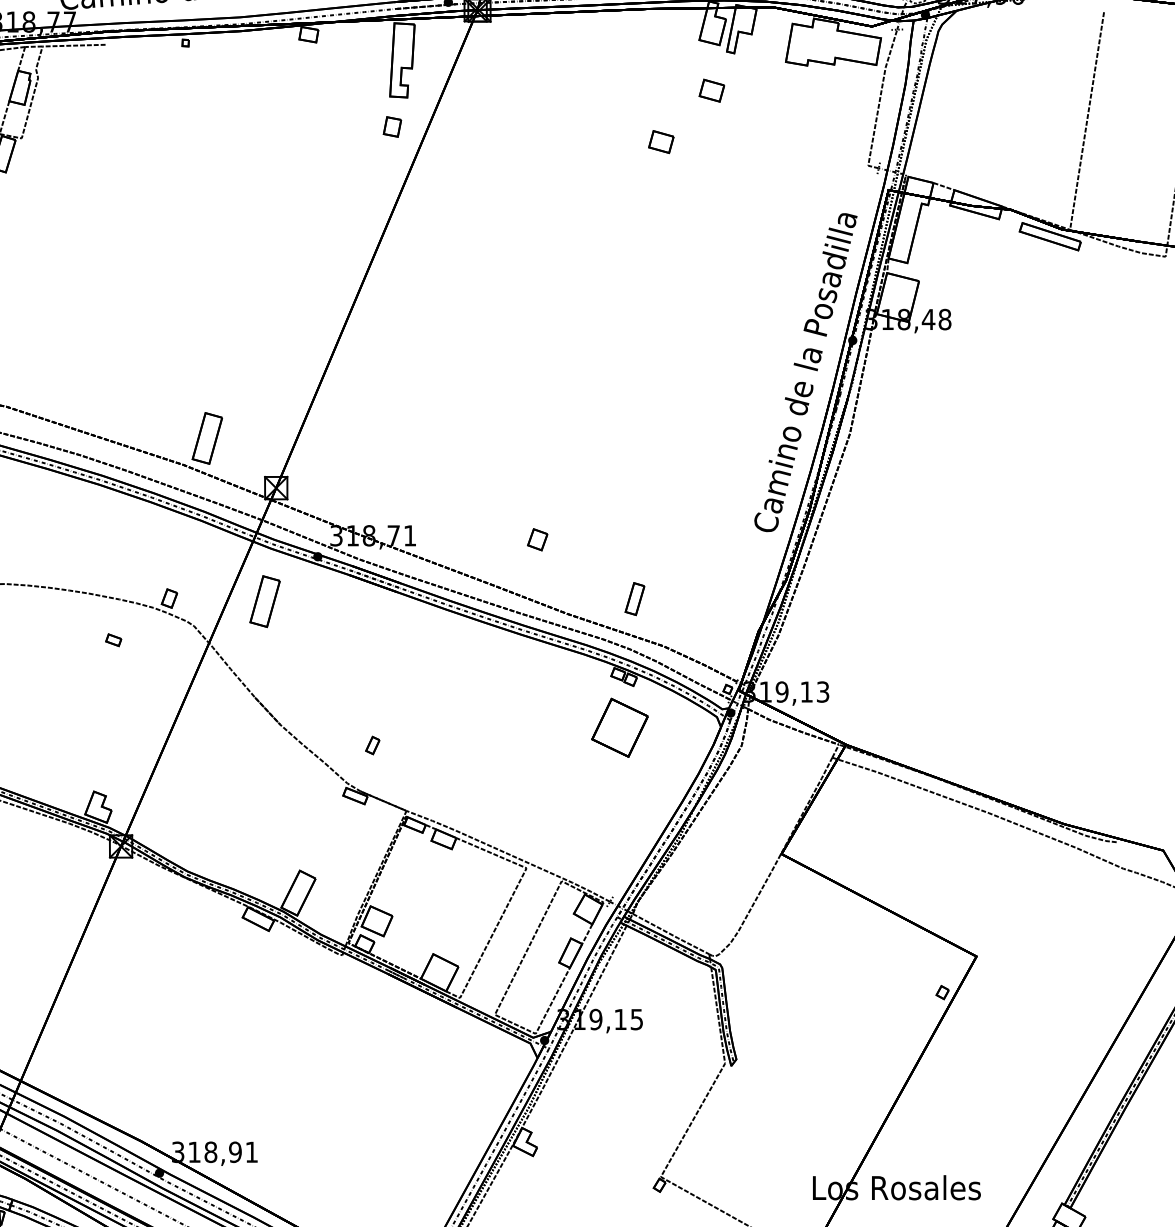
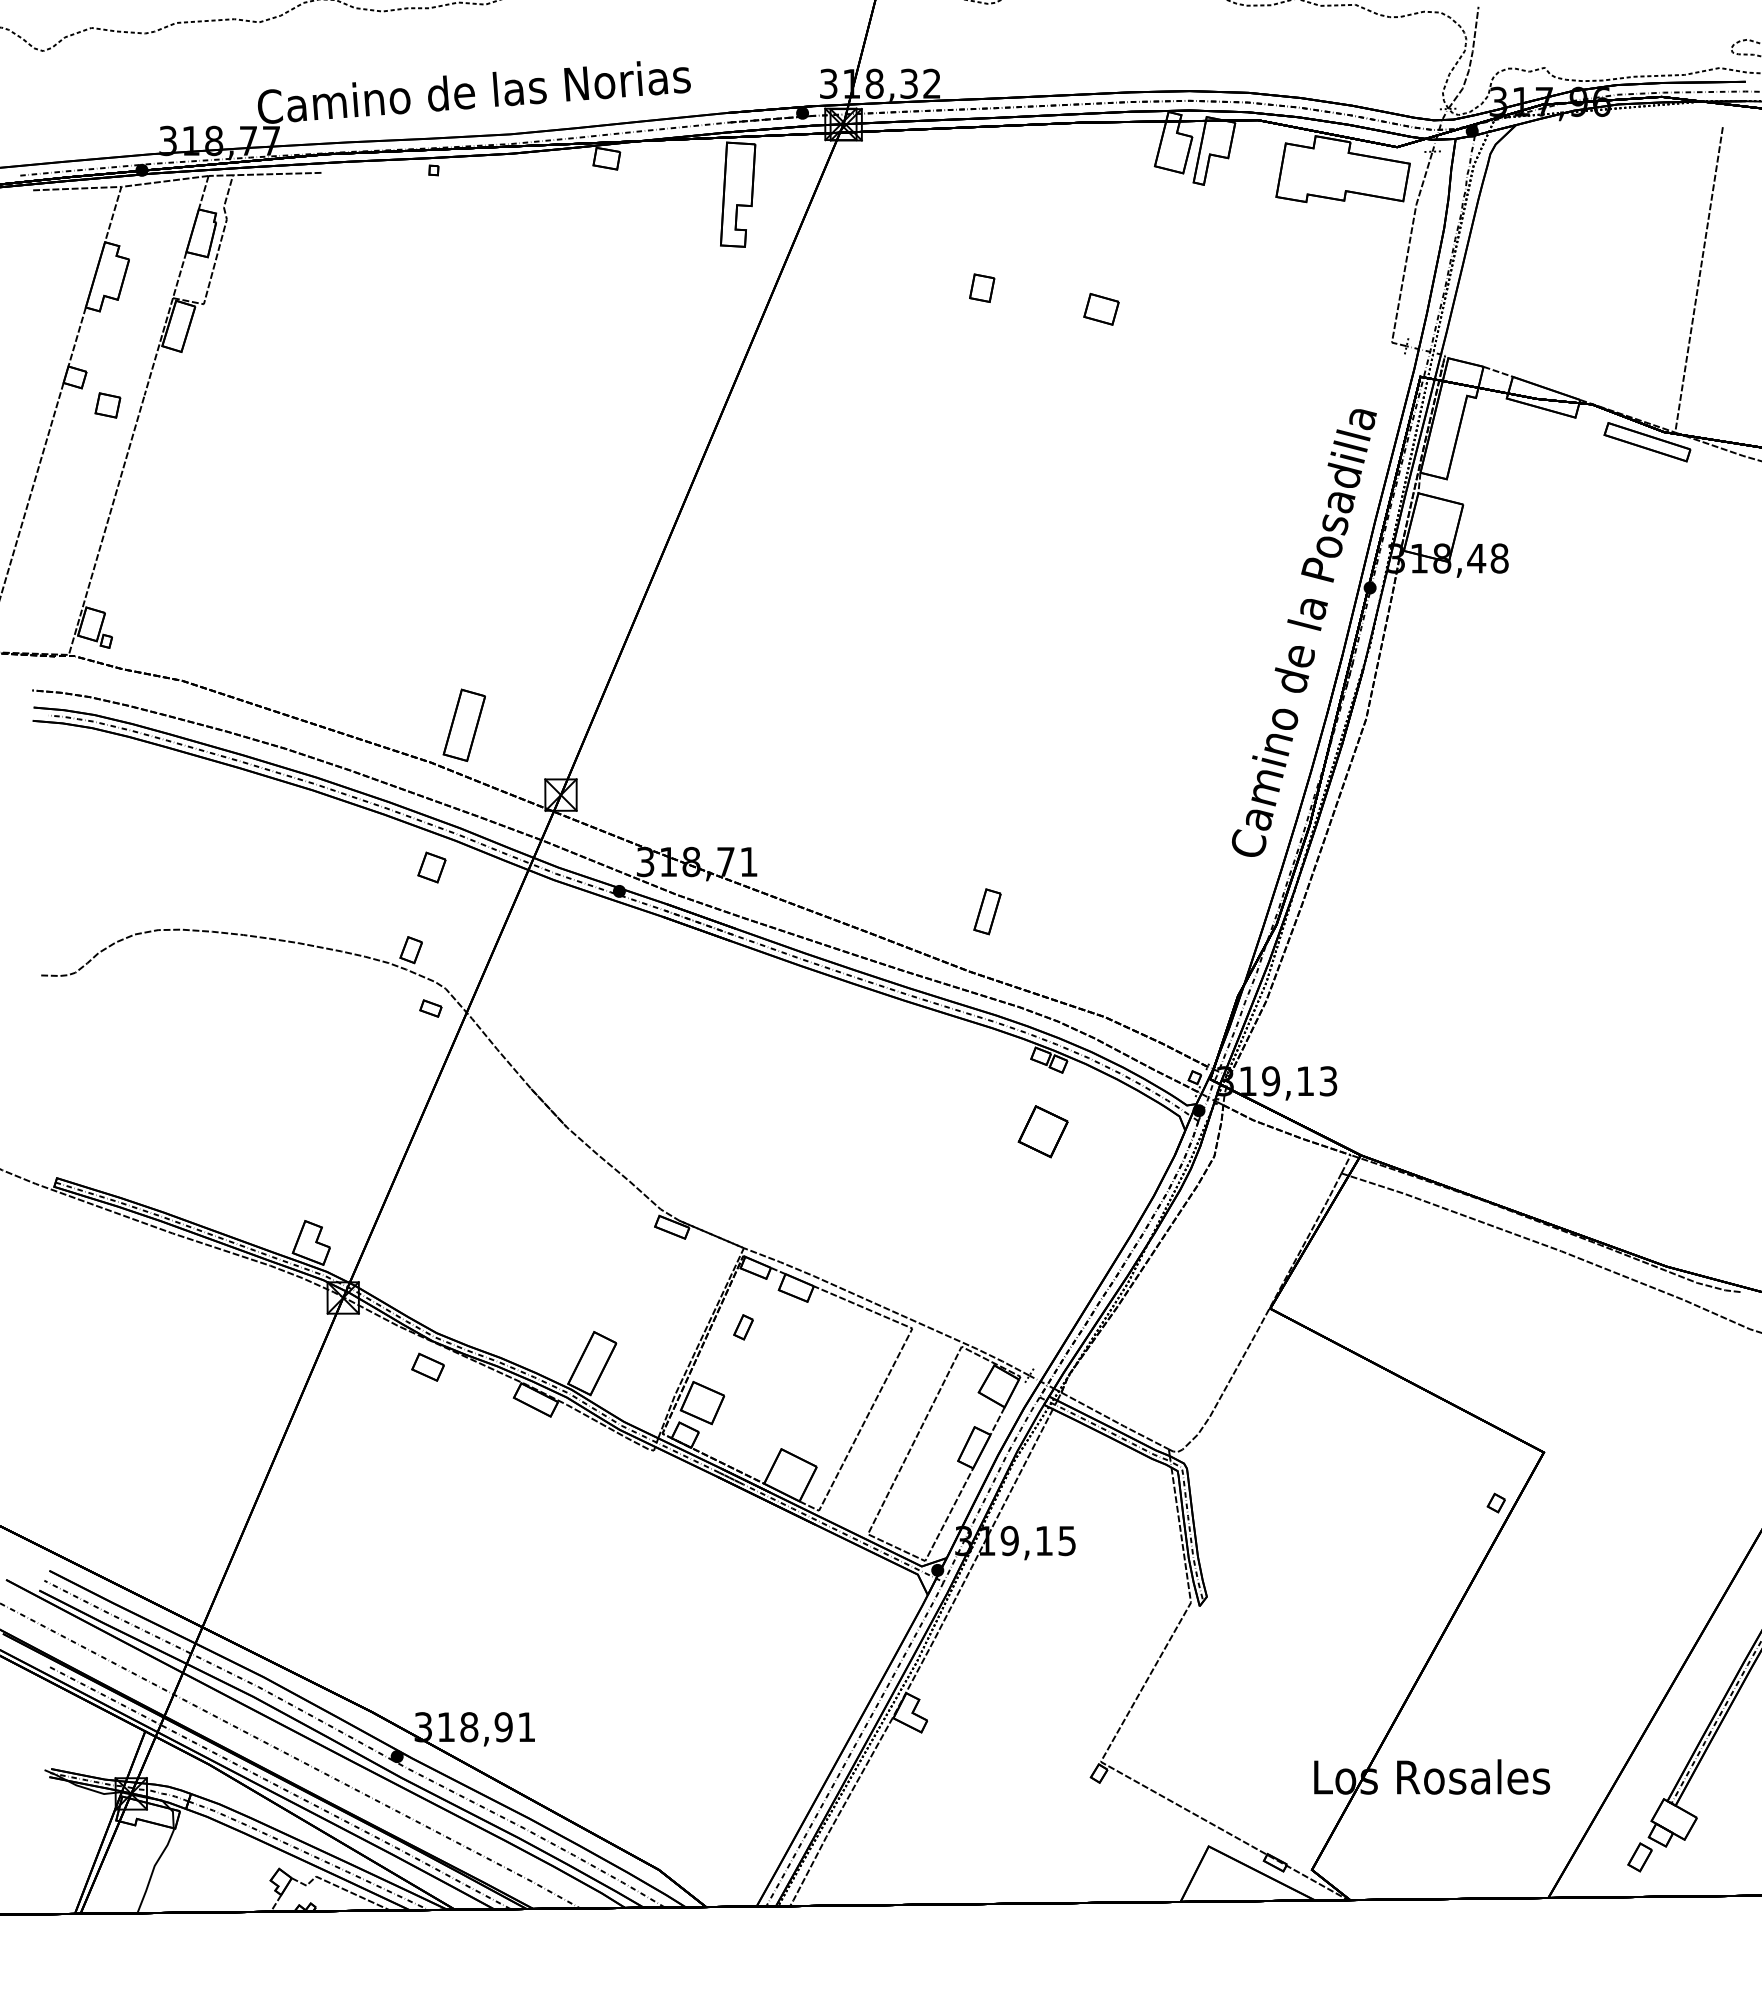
part: (711, 90) -> (1172, 236), removed
part: (392, 126) -> (982, 287), moved
part: (537, 539) -> (431, 867), moved
part: (634, 598) -> (987, 911), moved
part: (264, 601) -> (544, 953), removed
part: (113, 640) -> (430, 1008), moved
part: (619, 727) -> (1042, 1131), size x0.62
part: (372, 745) -> (743, 1327), moved
part: (181, 895) -> (427, 1366), added

